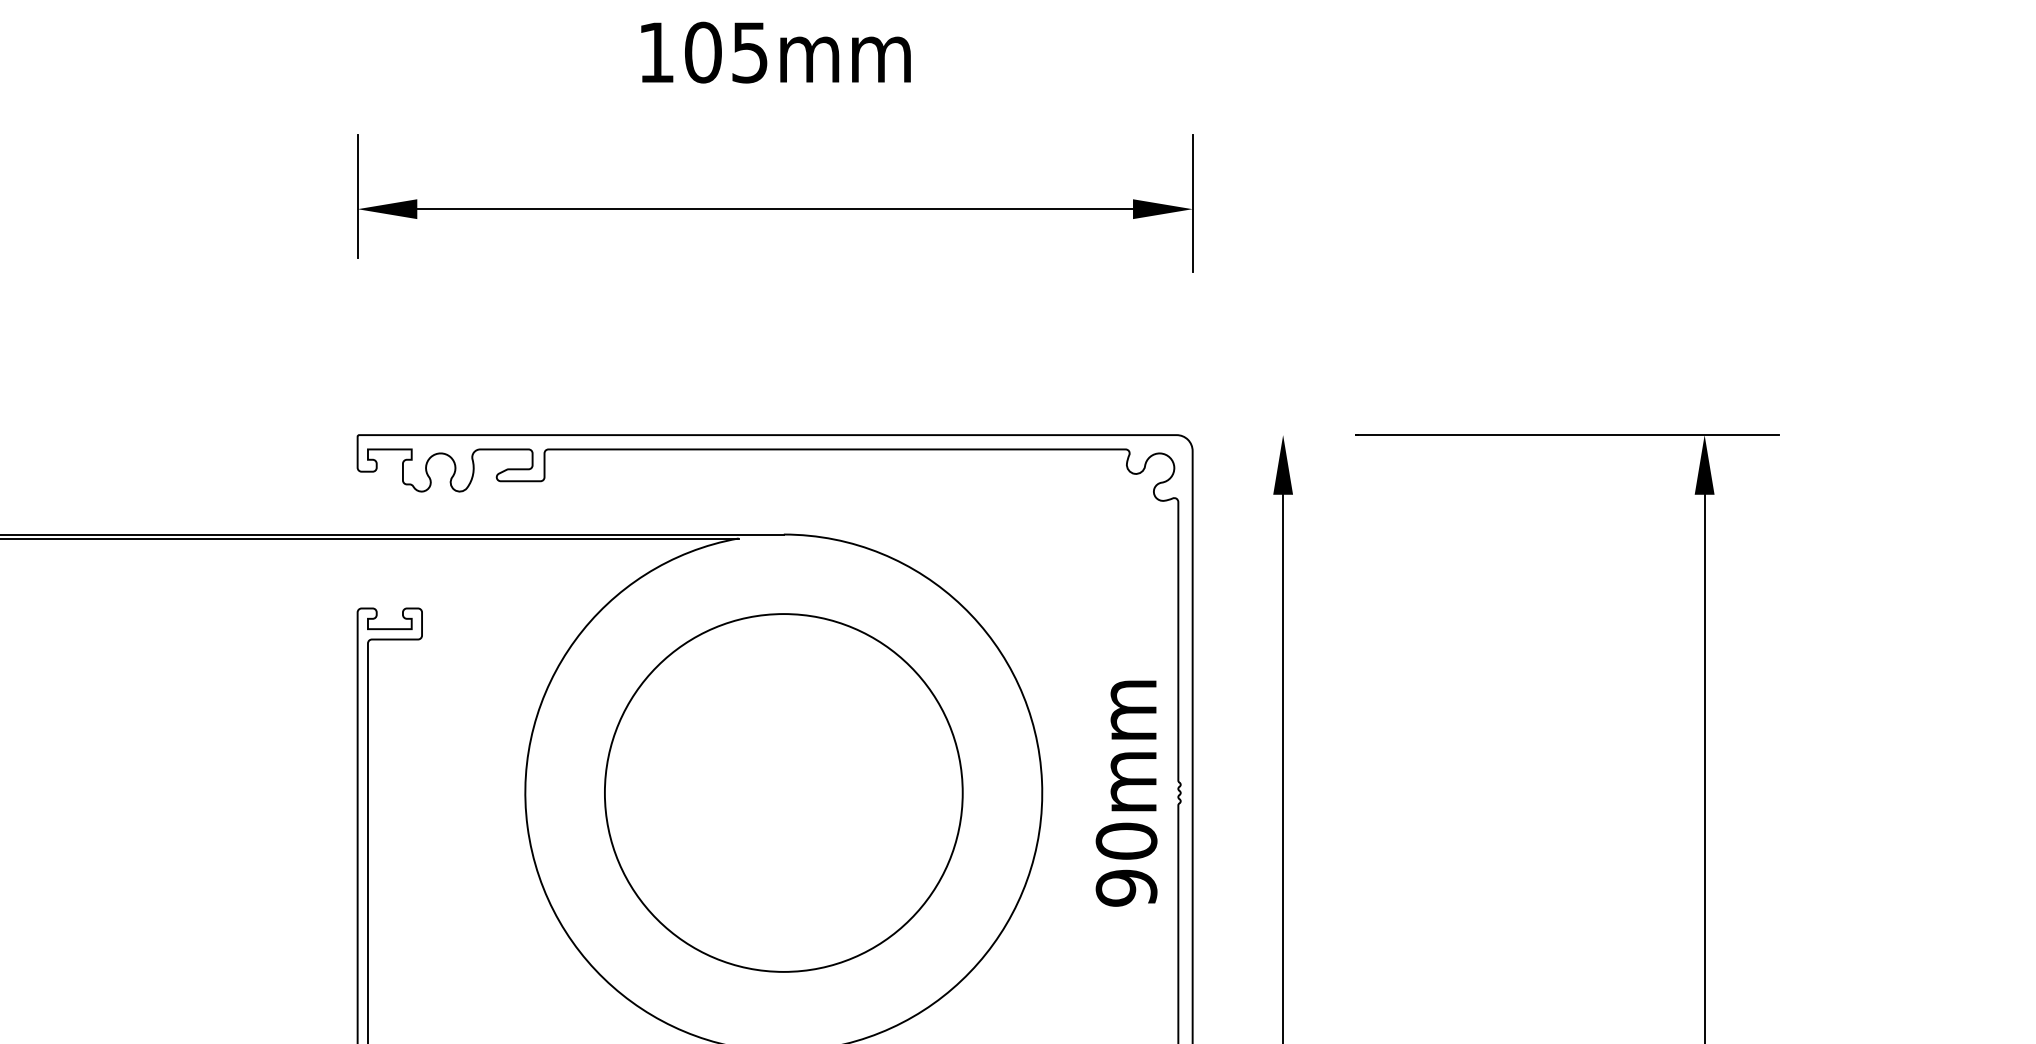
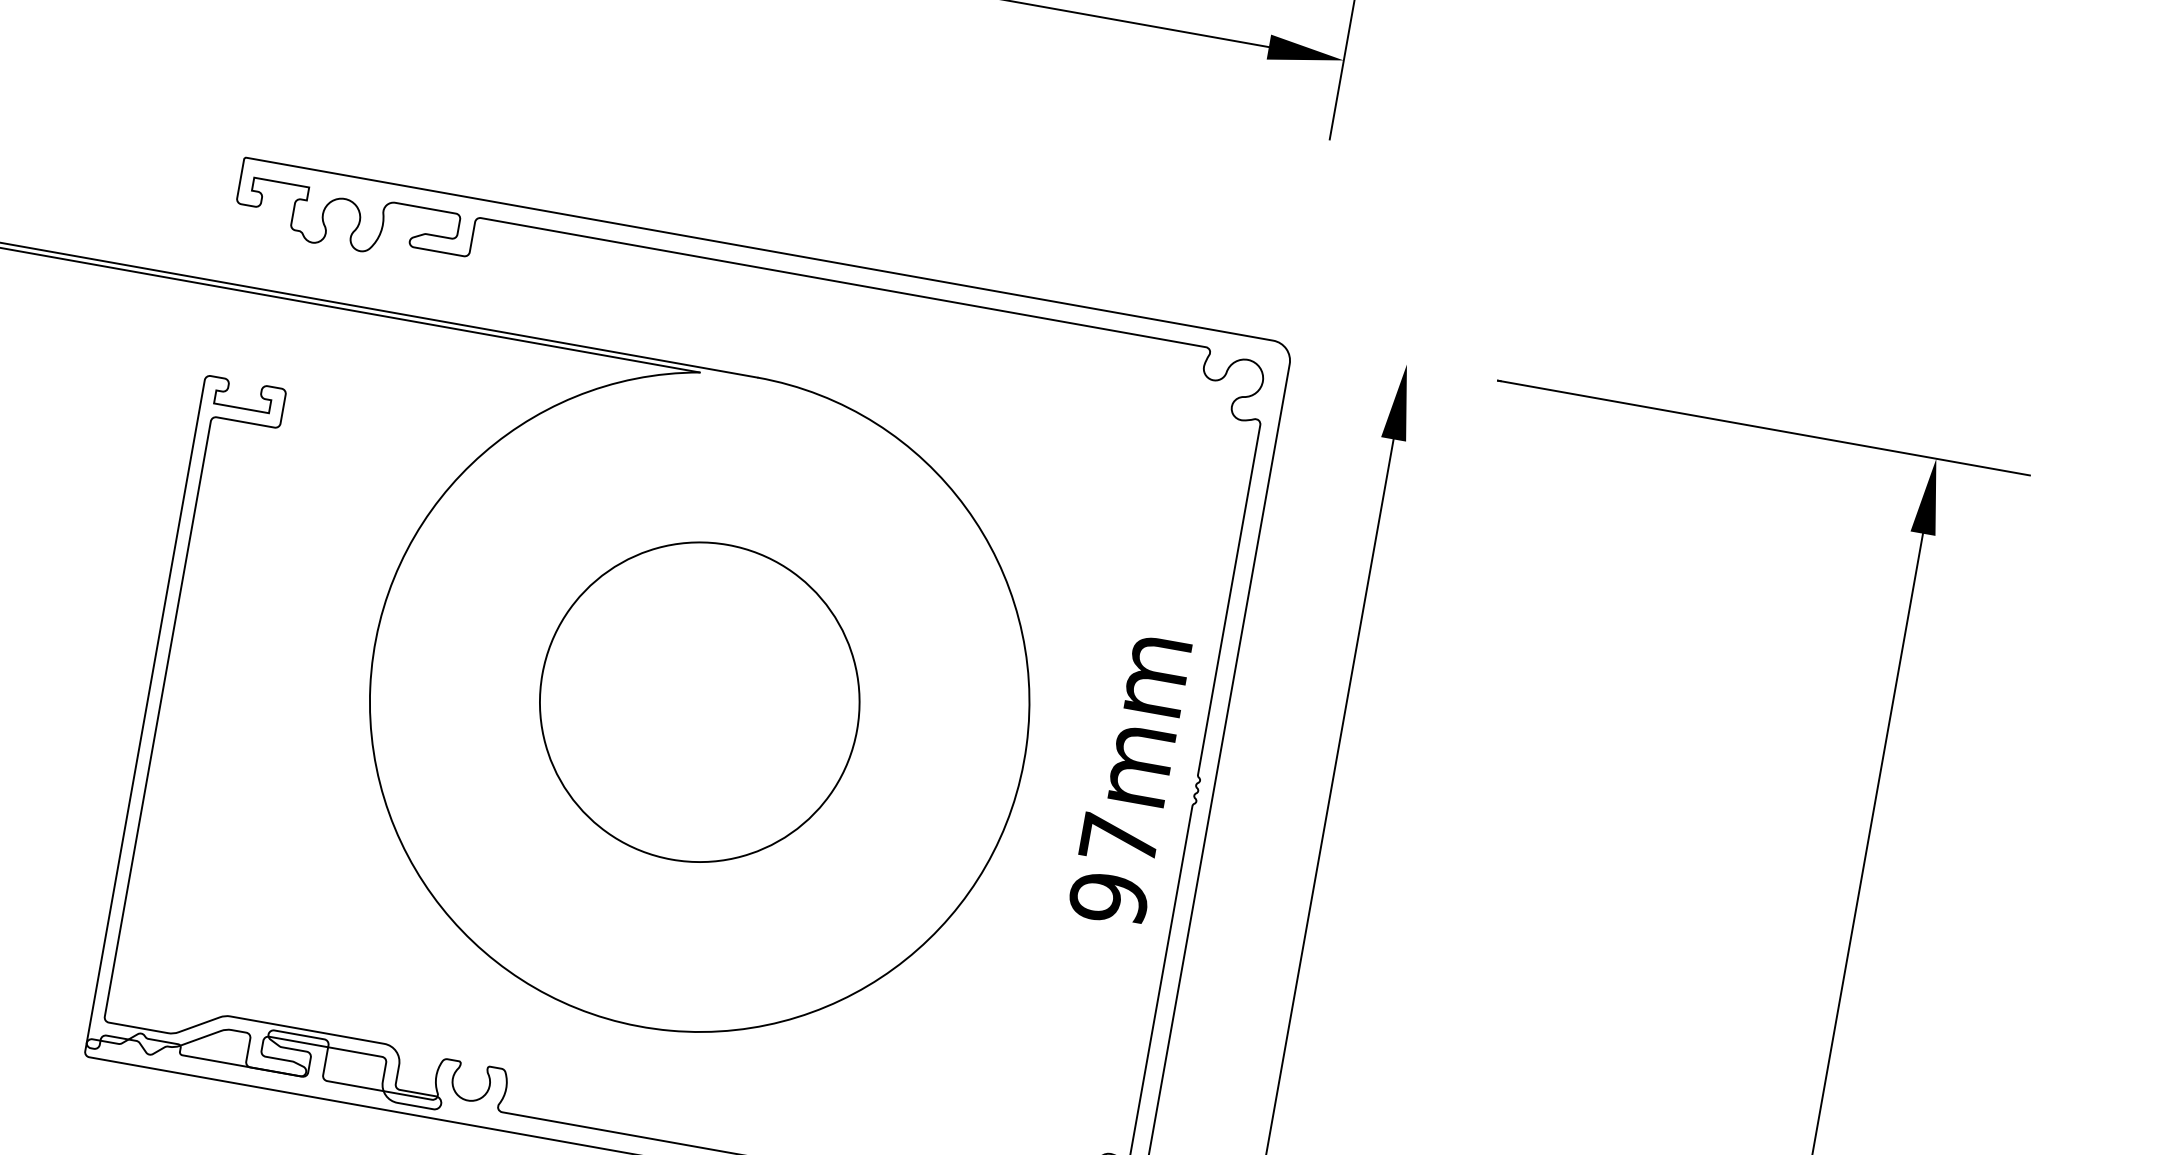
circle: (783, 792) -> (699, 701), size x0.7
text: (1126, 840) -> (1119, 838), 90mm -> 97mm

